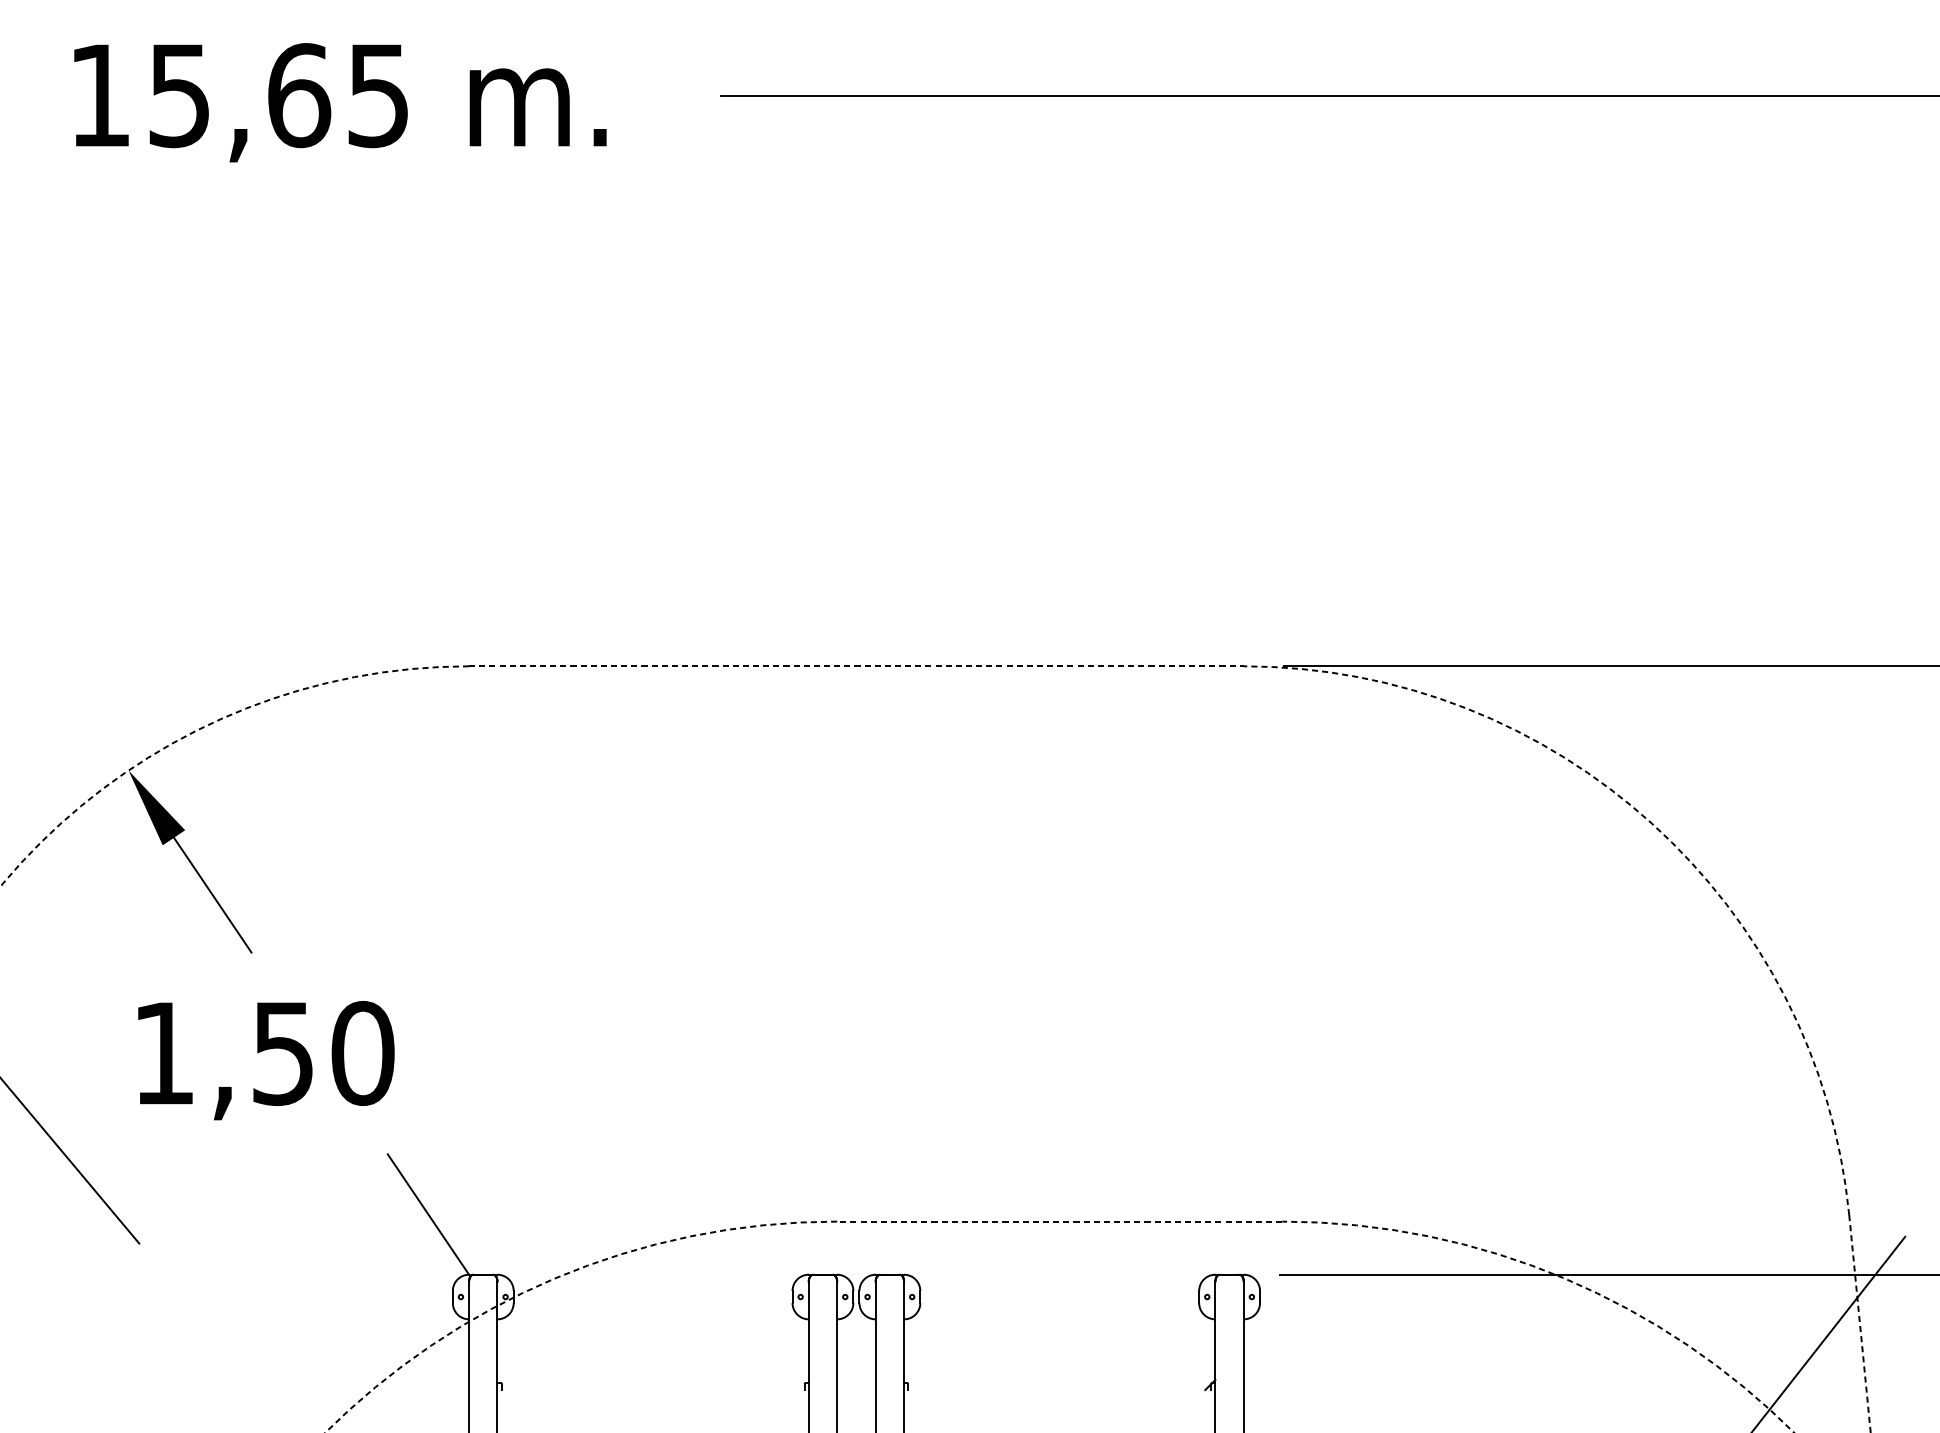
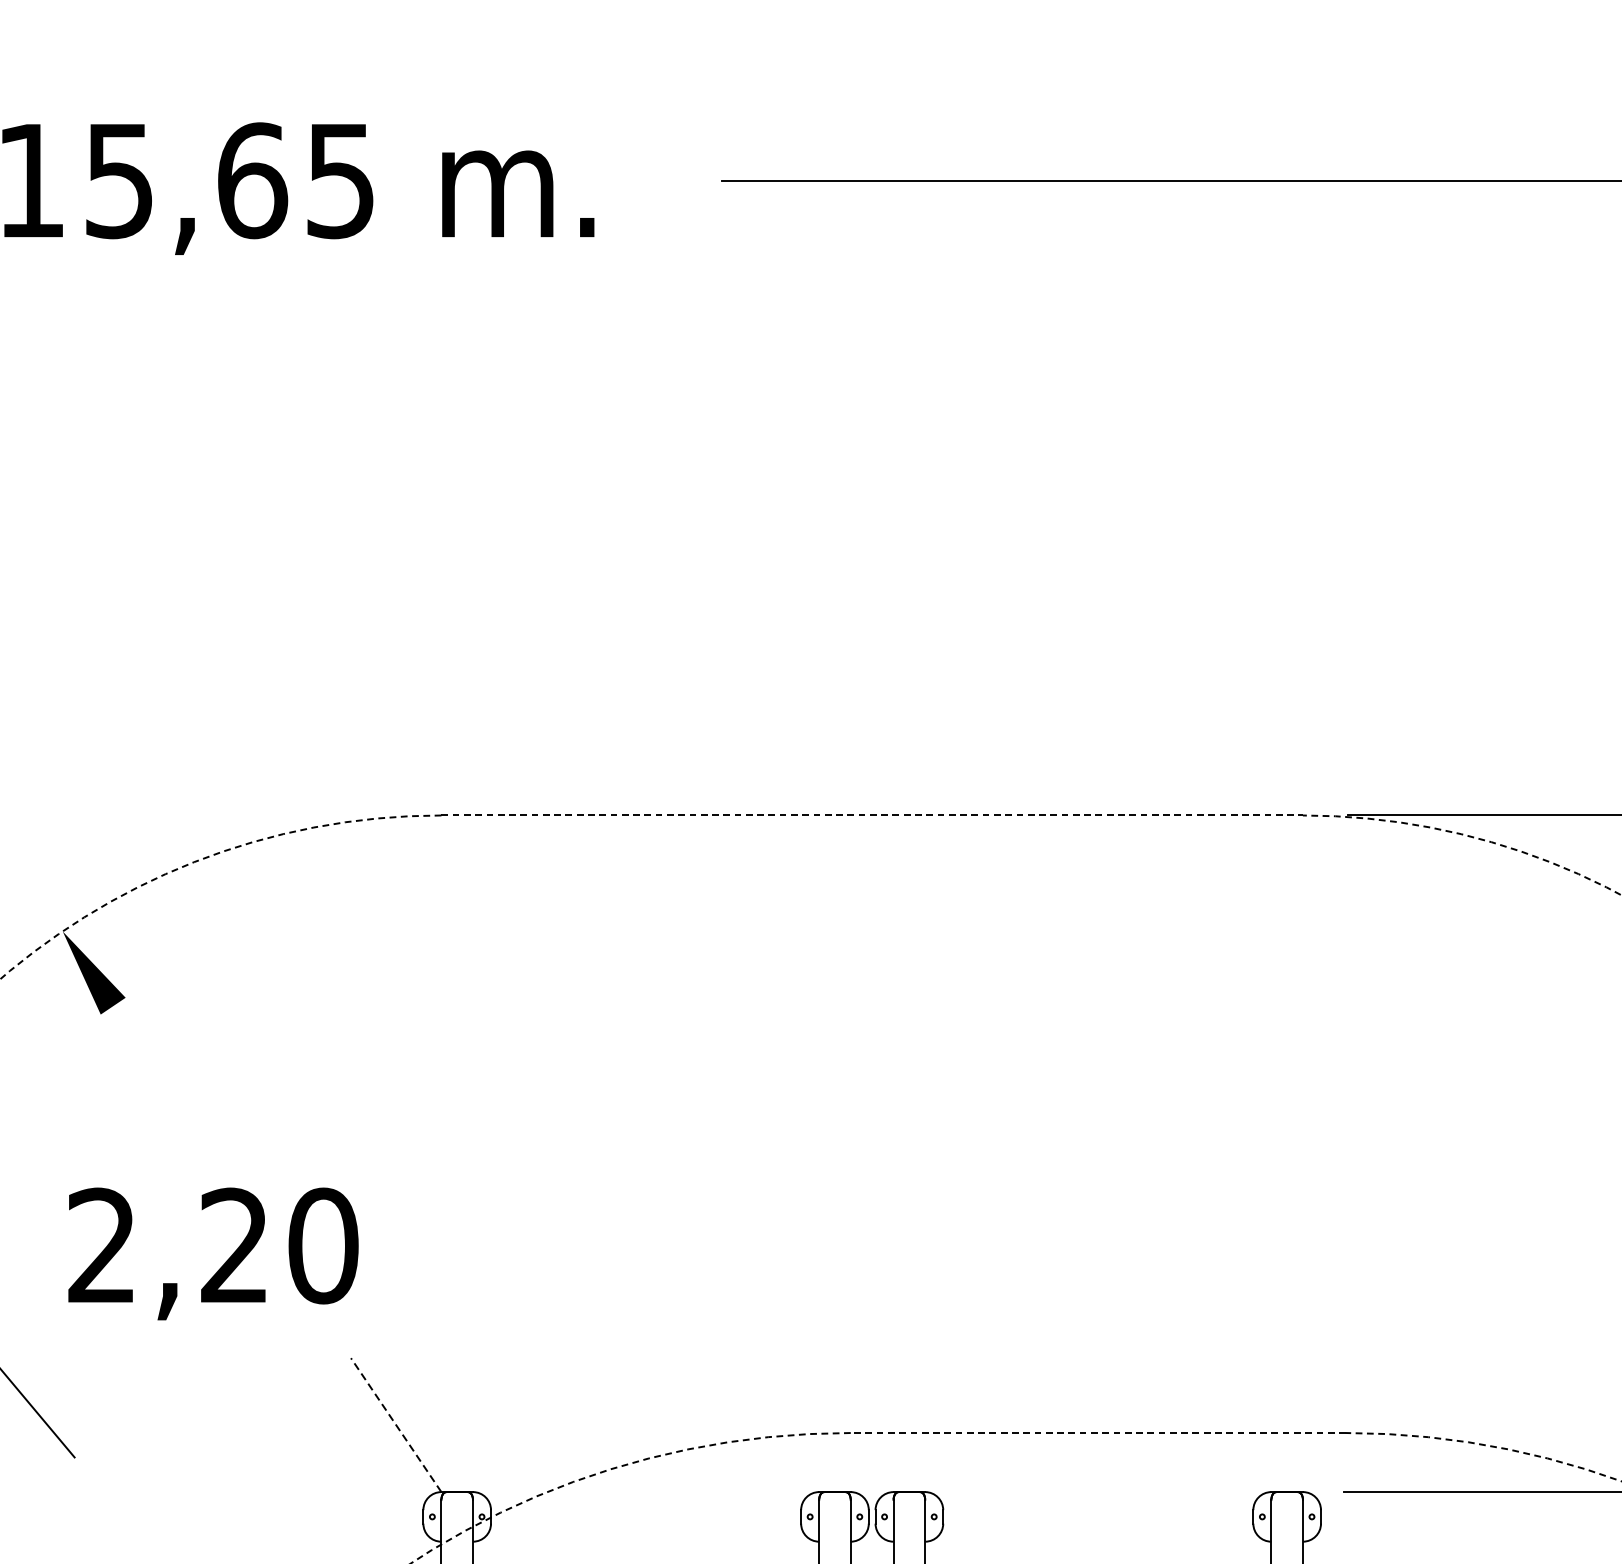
line: (212, 894) -> (156, 1069), removed
text: (222, 1053) -> (167, 1246), 1,50 -> 2,20
line: (428, 1214) -> (396, 1425), solid -> dashed

